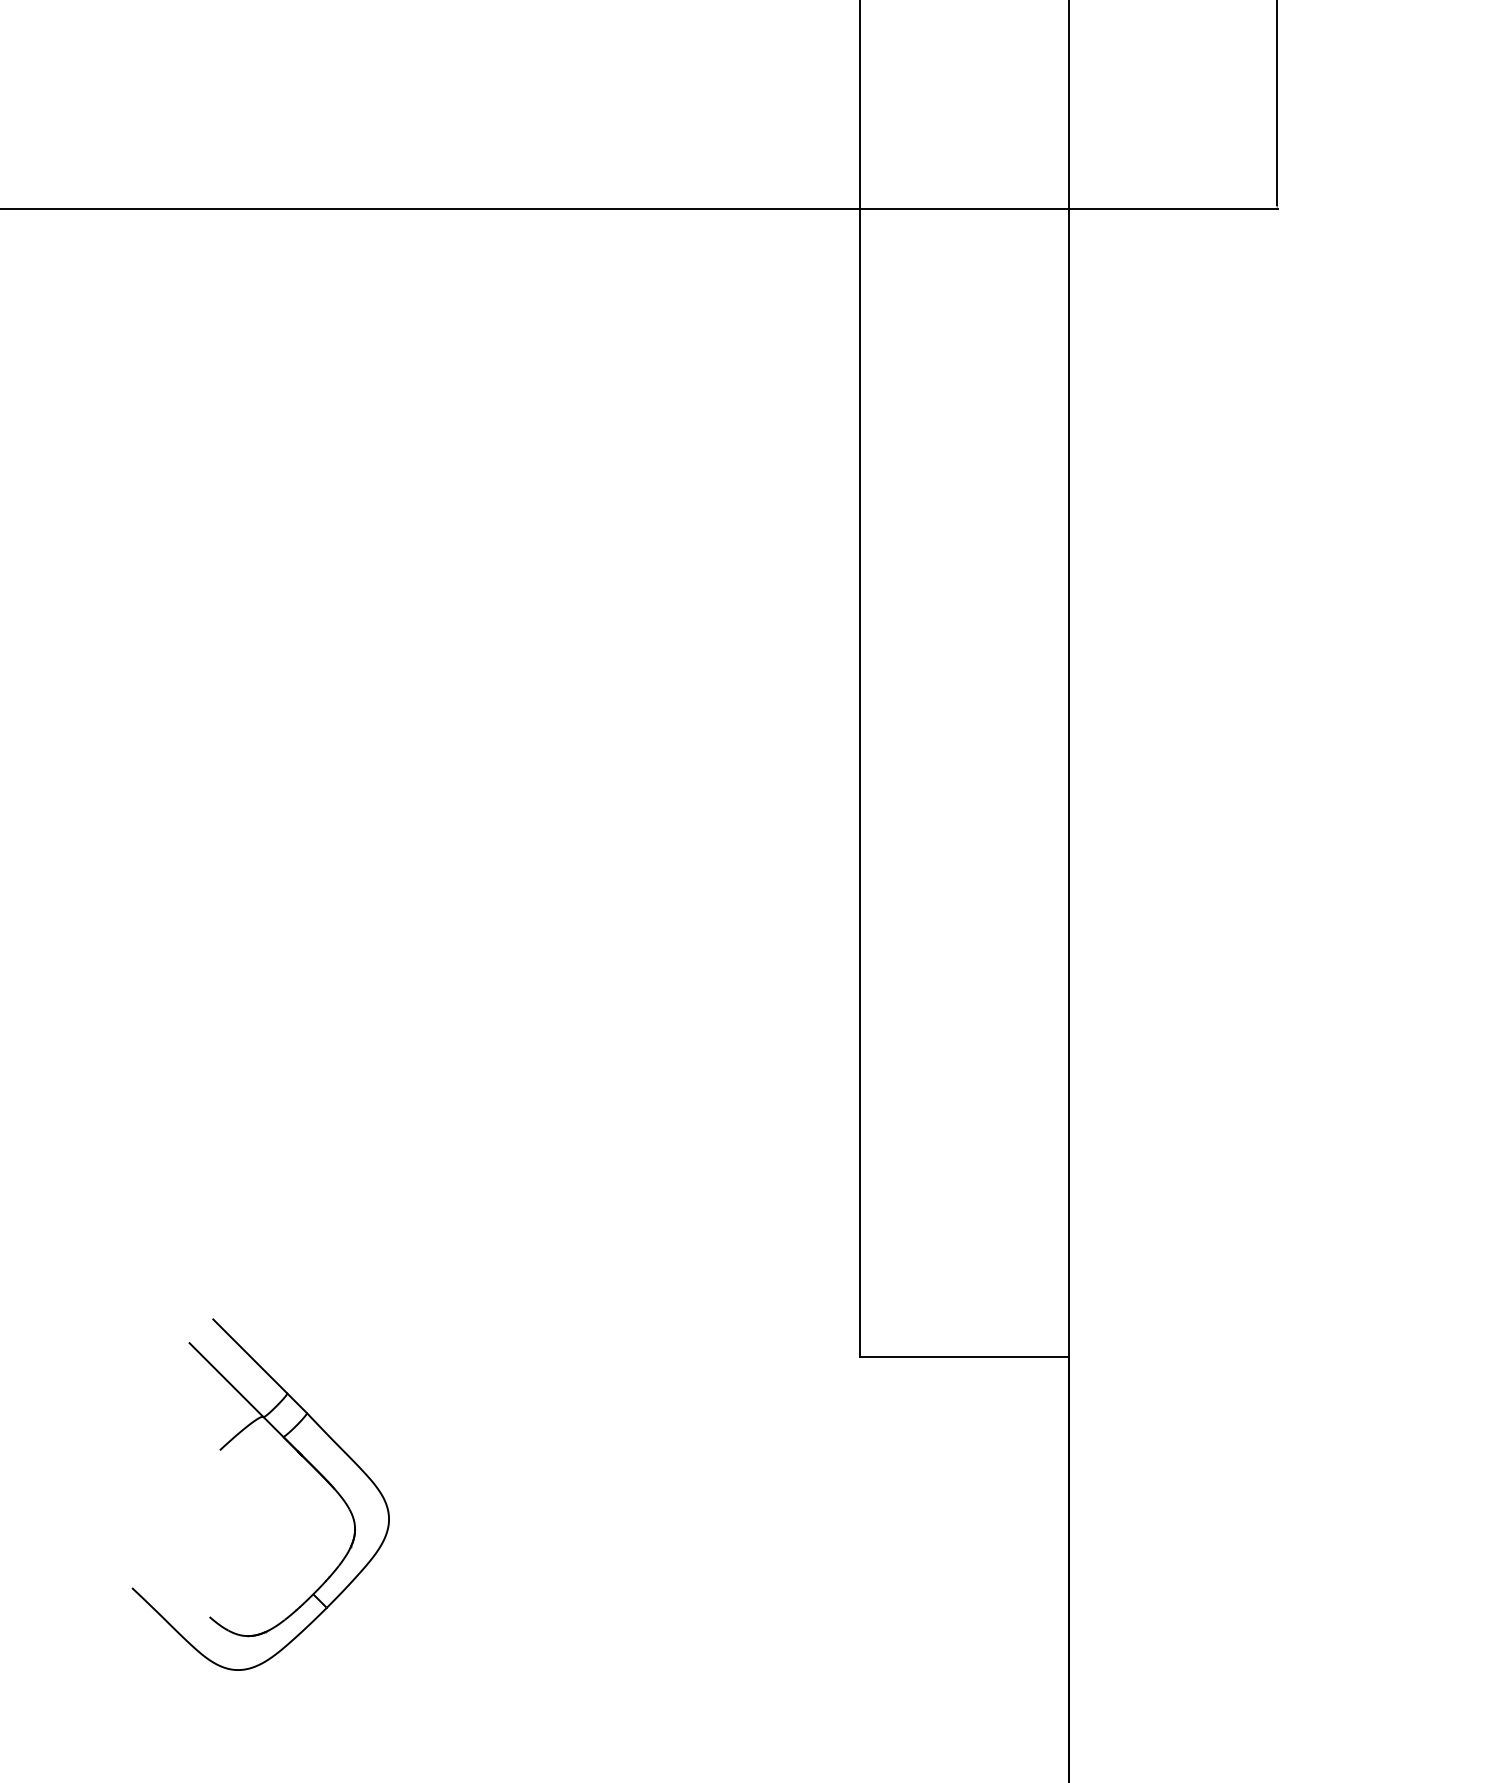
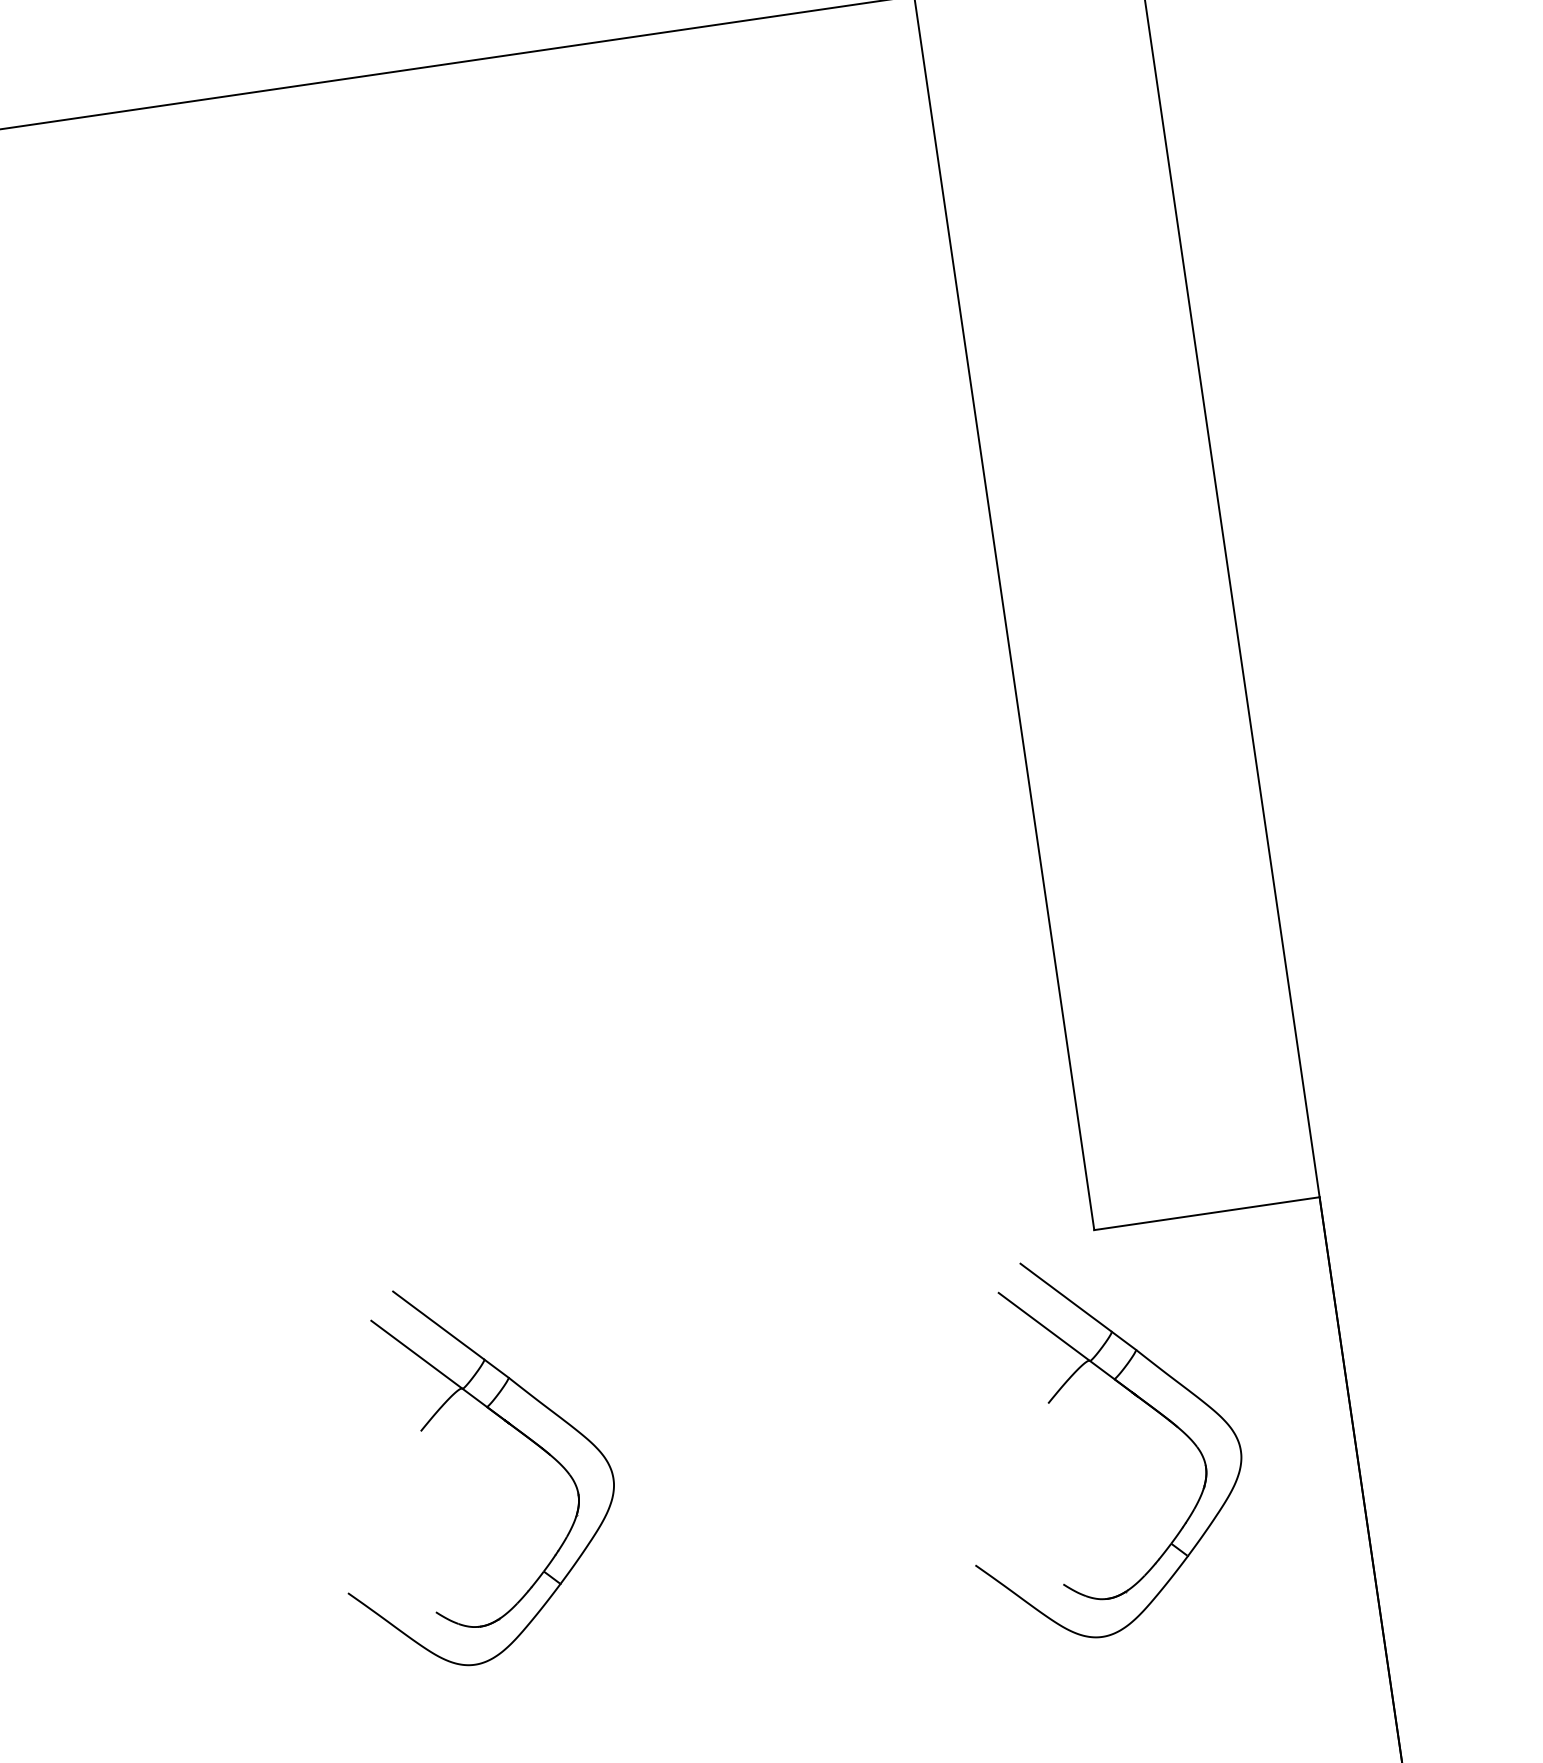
part: (874, 1512) -> (1134, 1395), added

